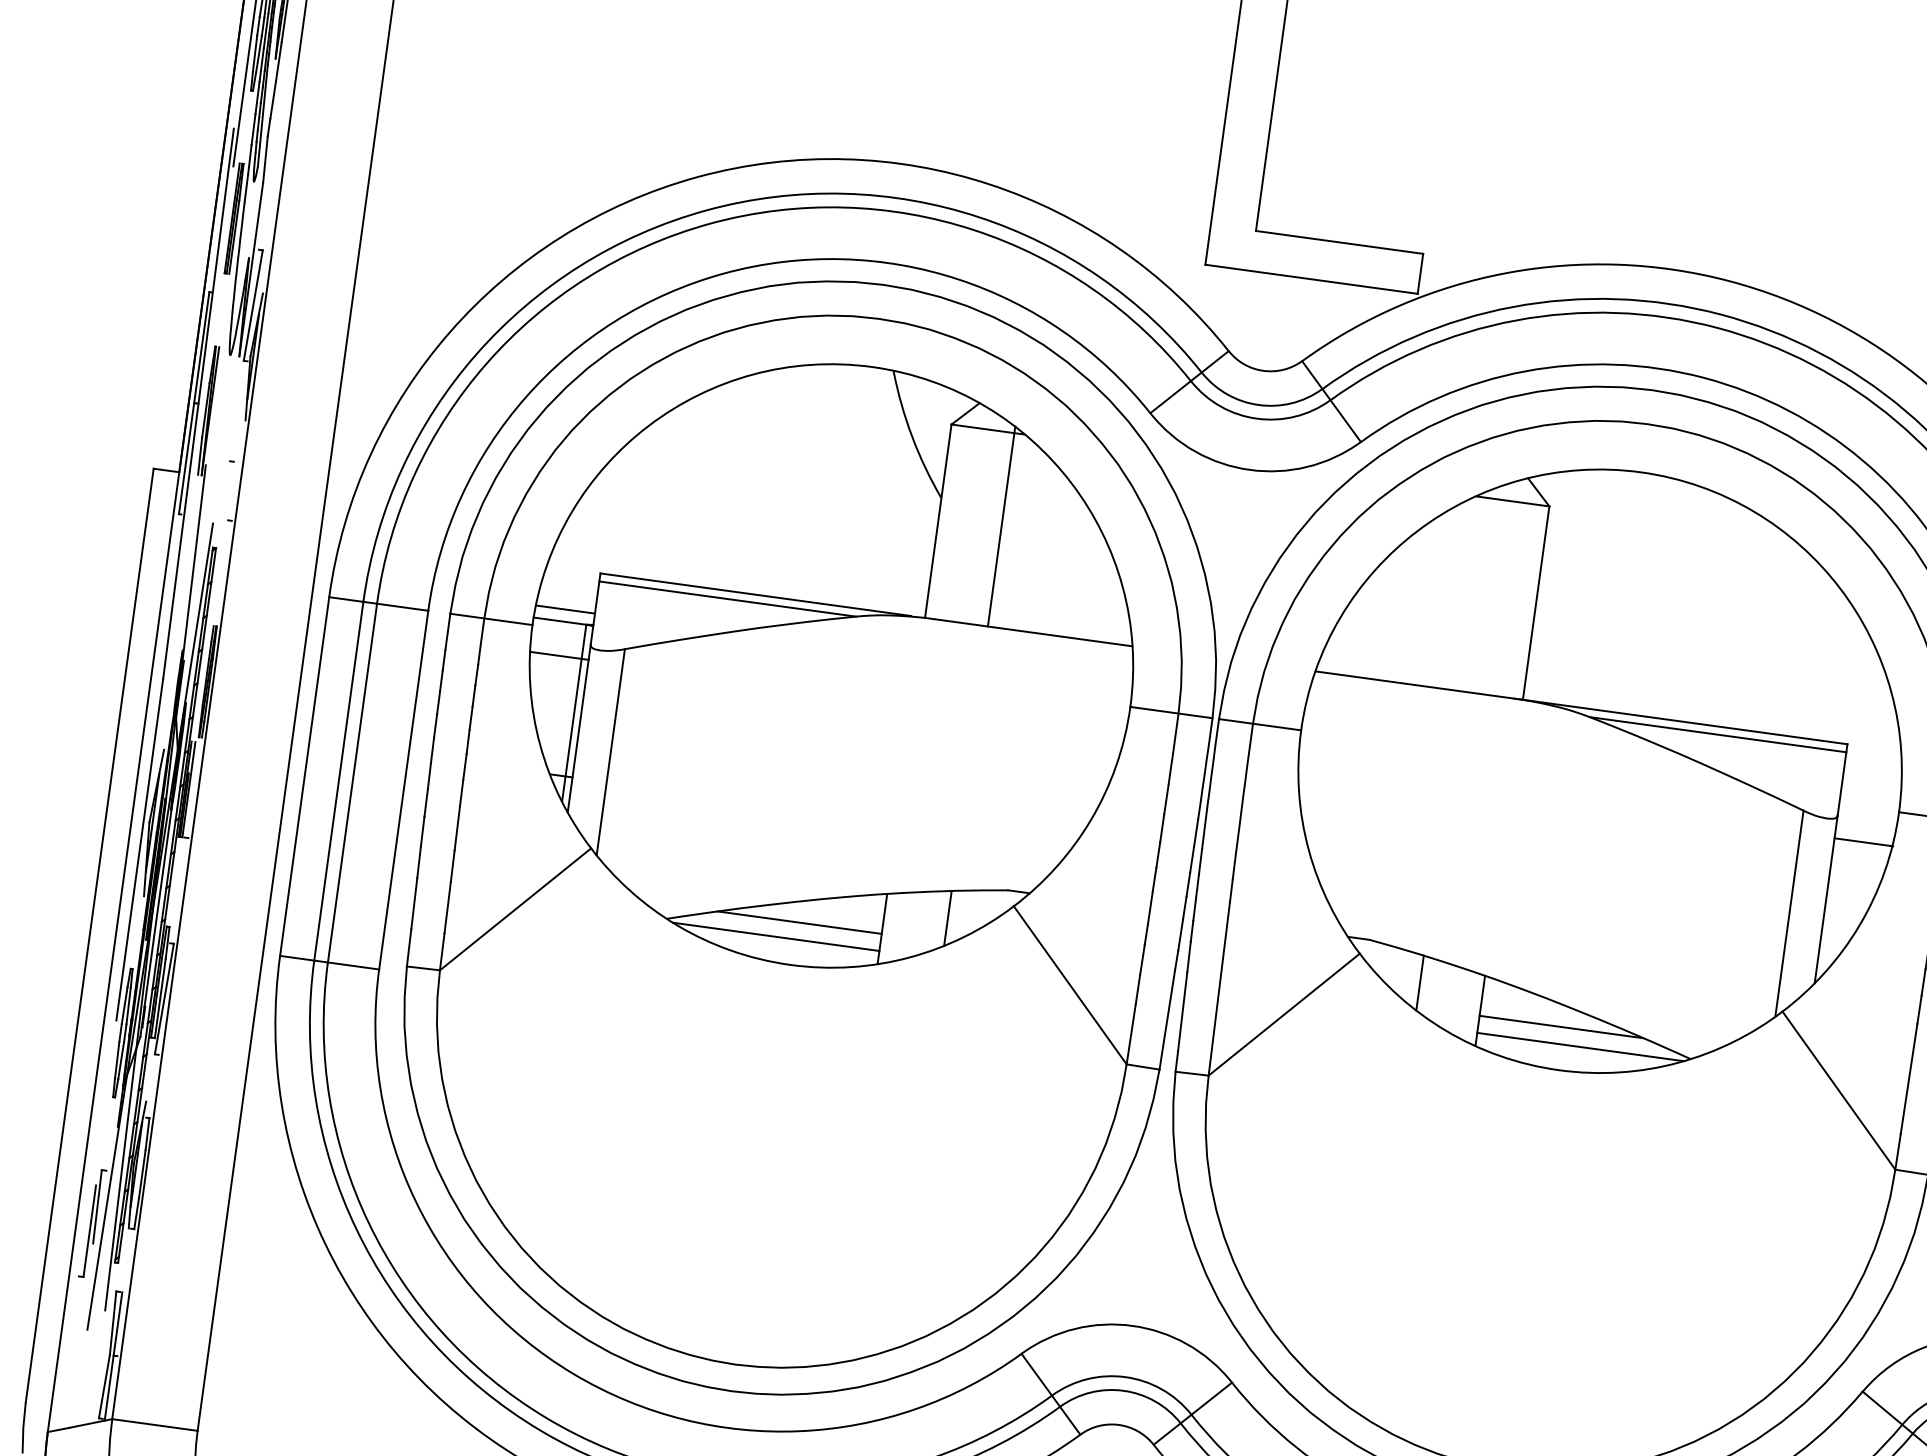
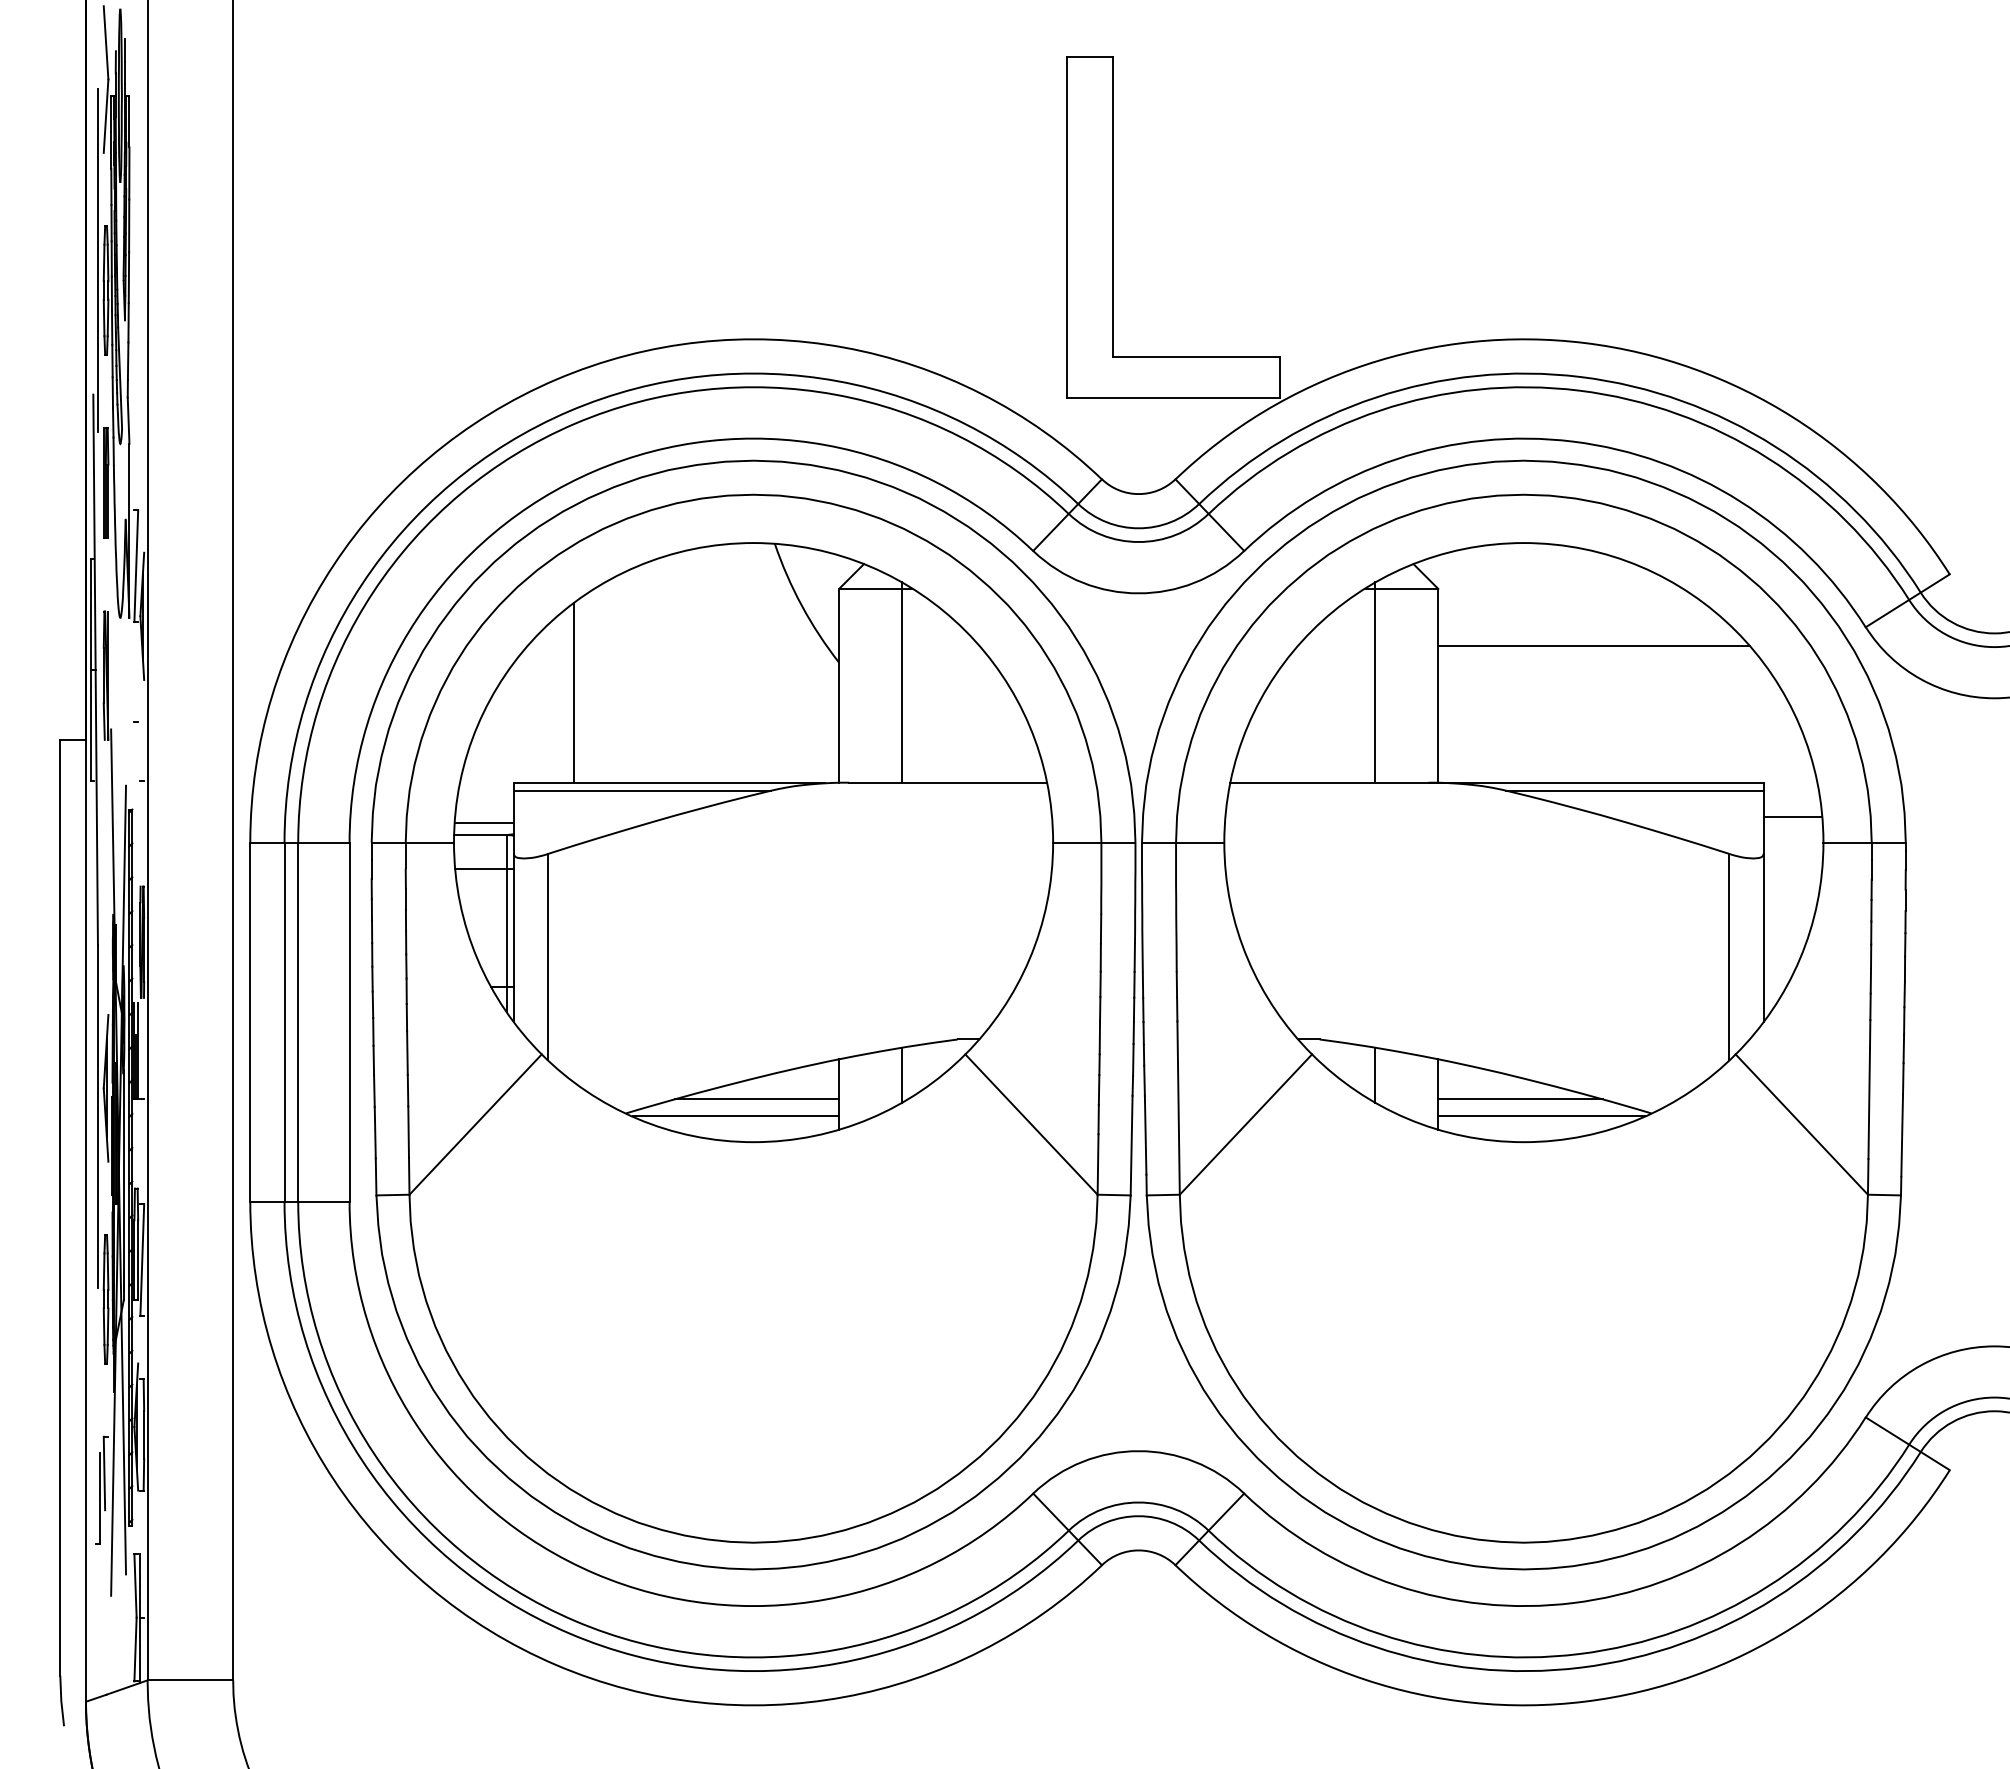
line: (672, 491) -> (573, 692), added
line: (1696, 584) -> (1593, 645), added
line: (1473, 591) -> (1375, 682), added
line: (1863, 841) -> (1792, 816), moved

